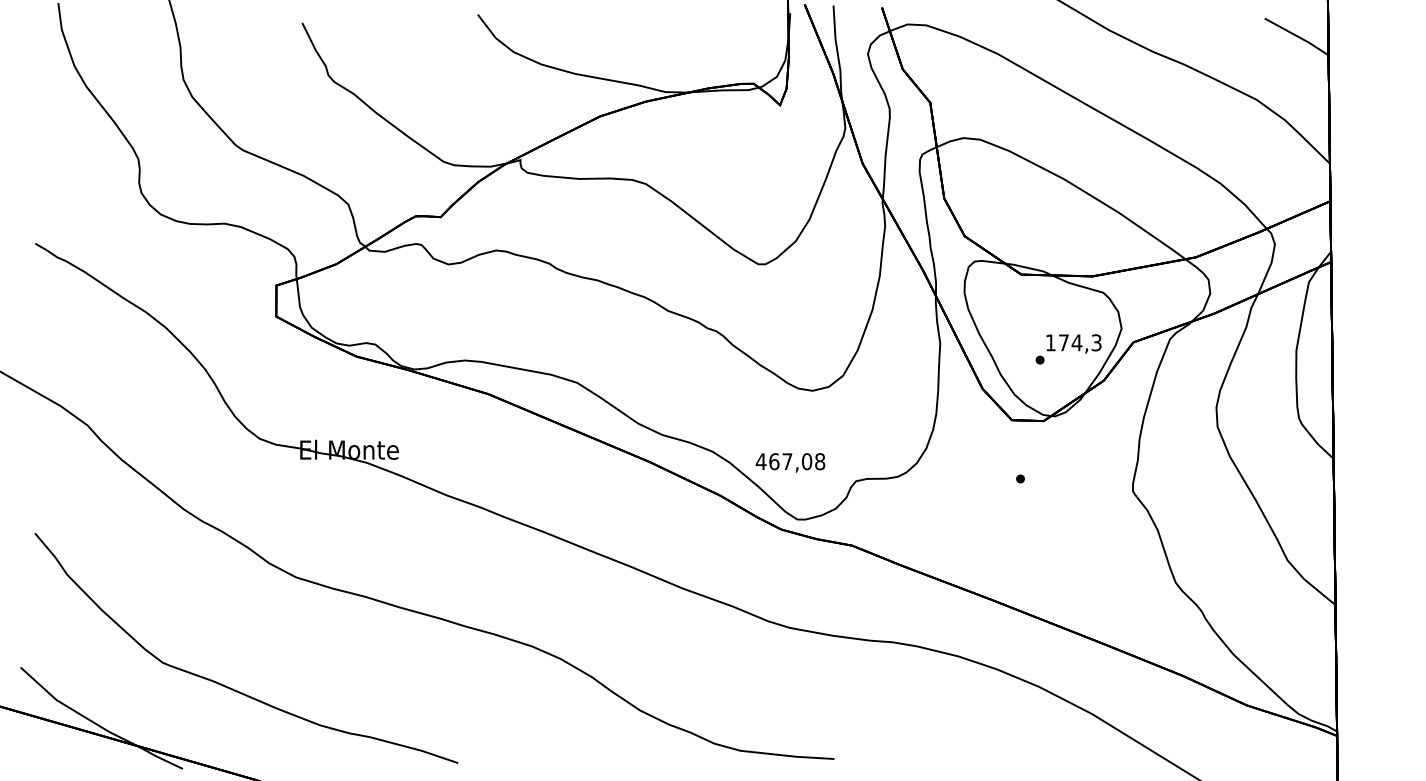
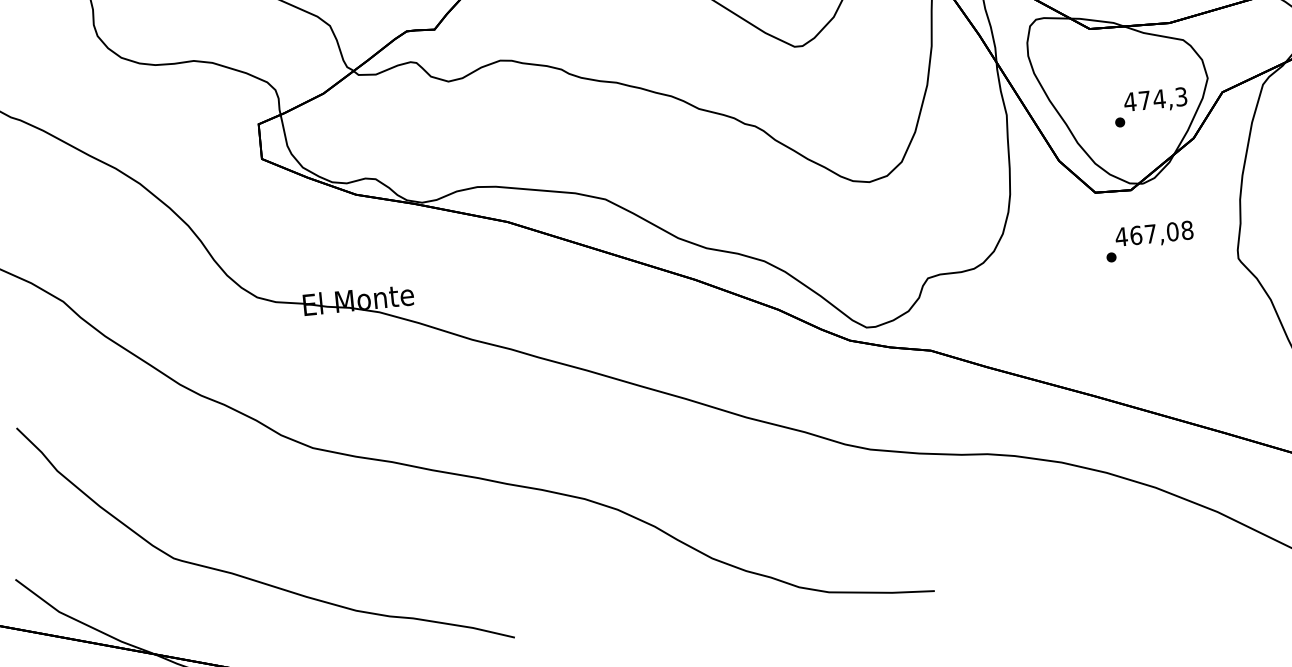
text: (1050, 342) -> (1129, 101), 174,3 -> 474,3
text: (790, 462) -> (1154, 234), moved

